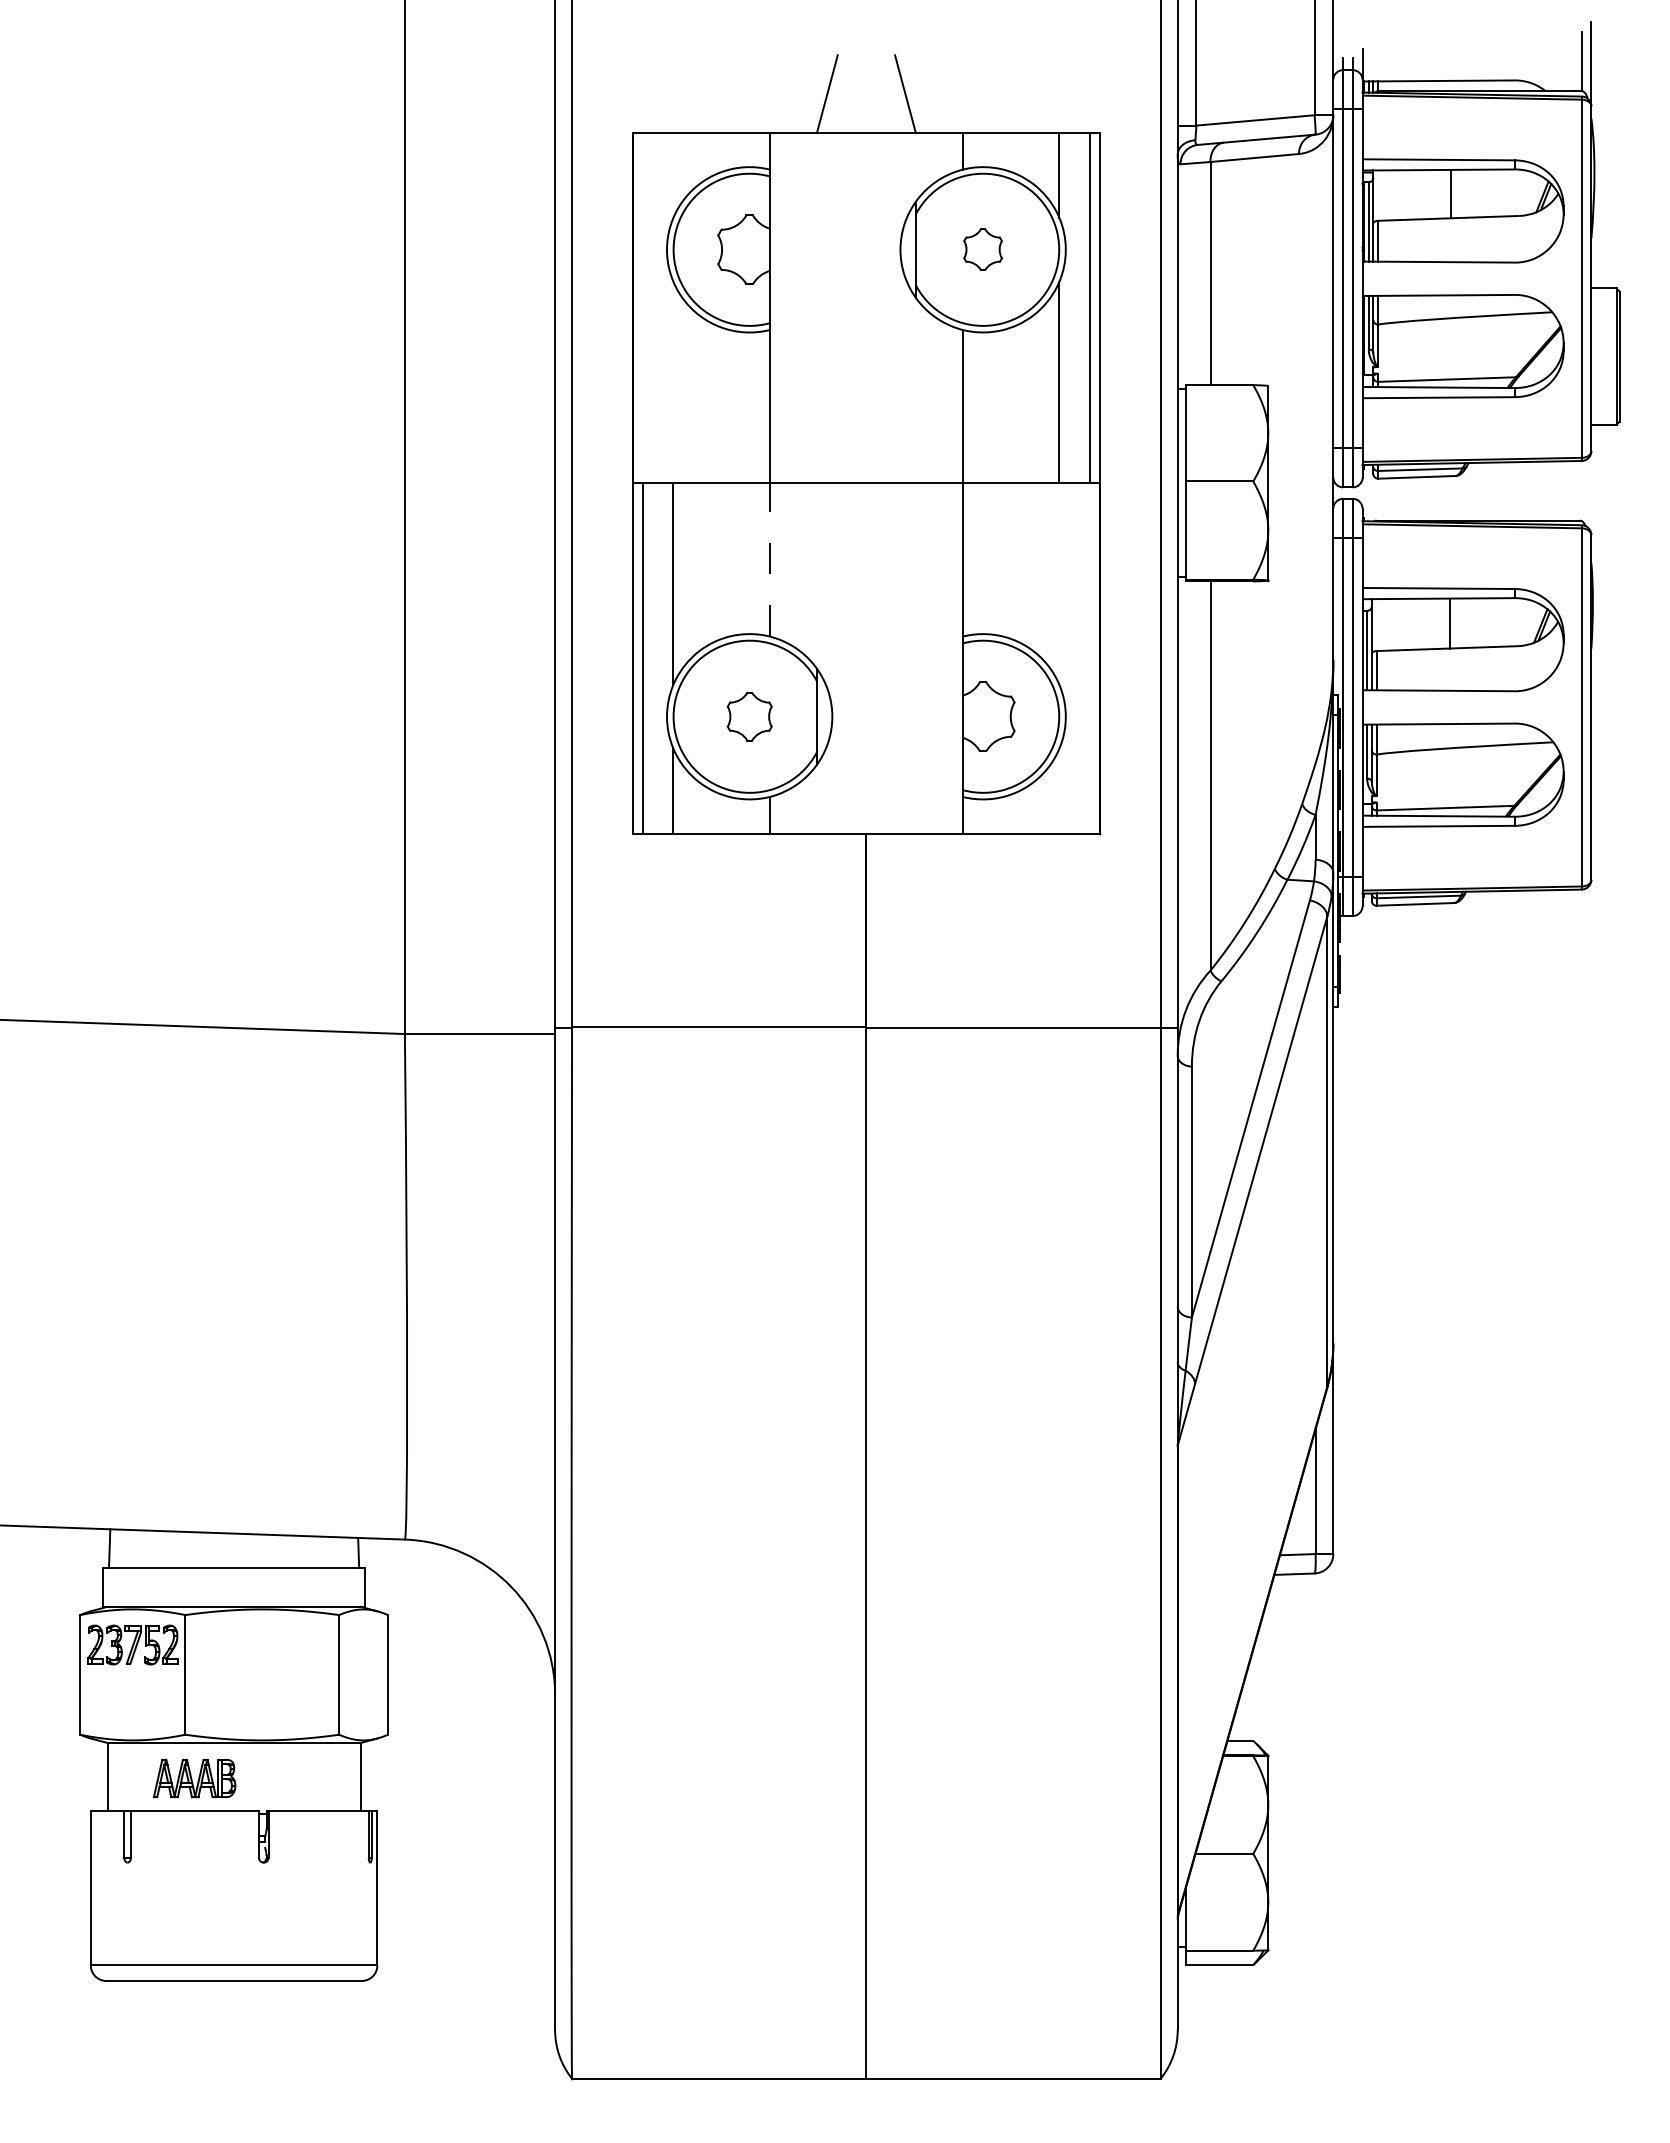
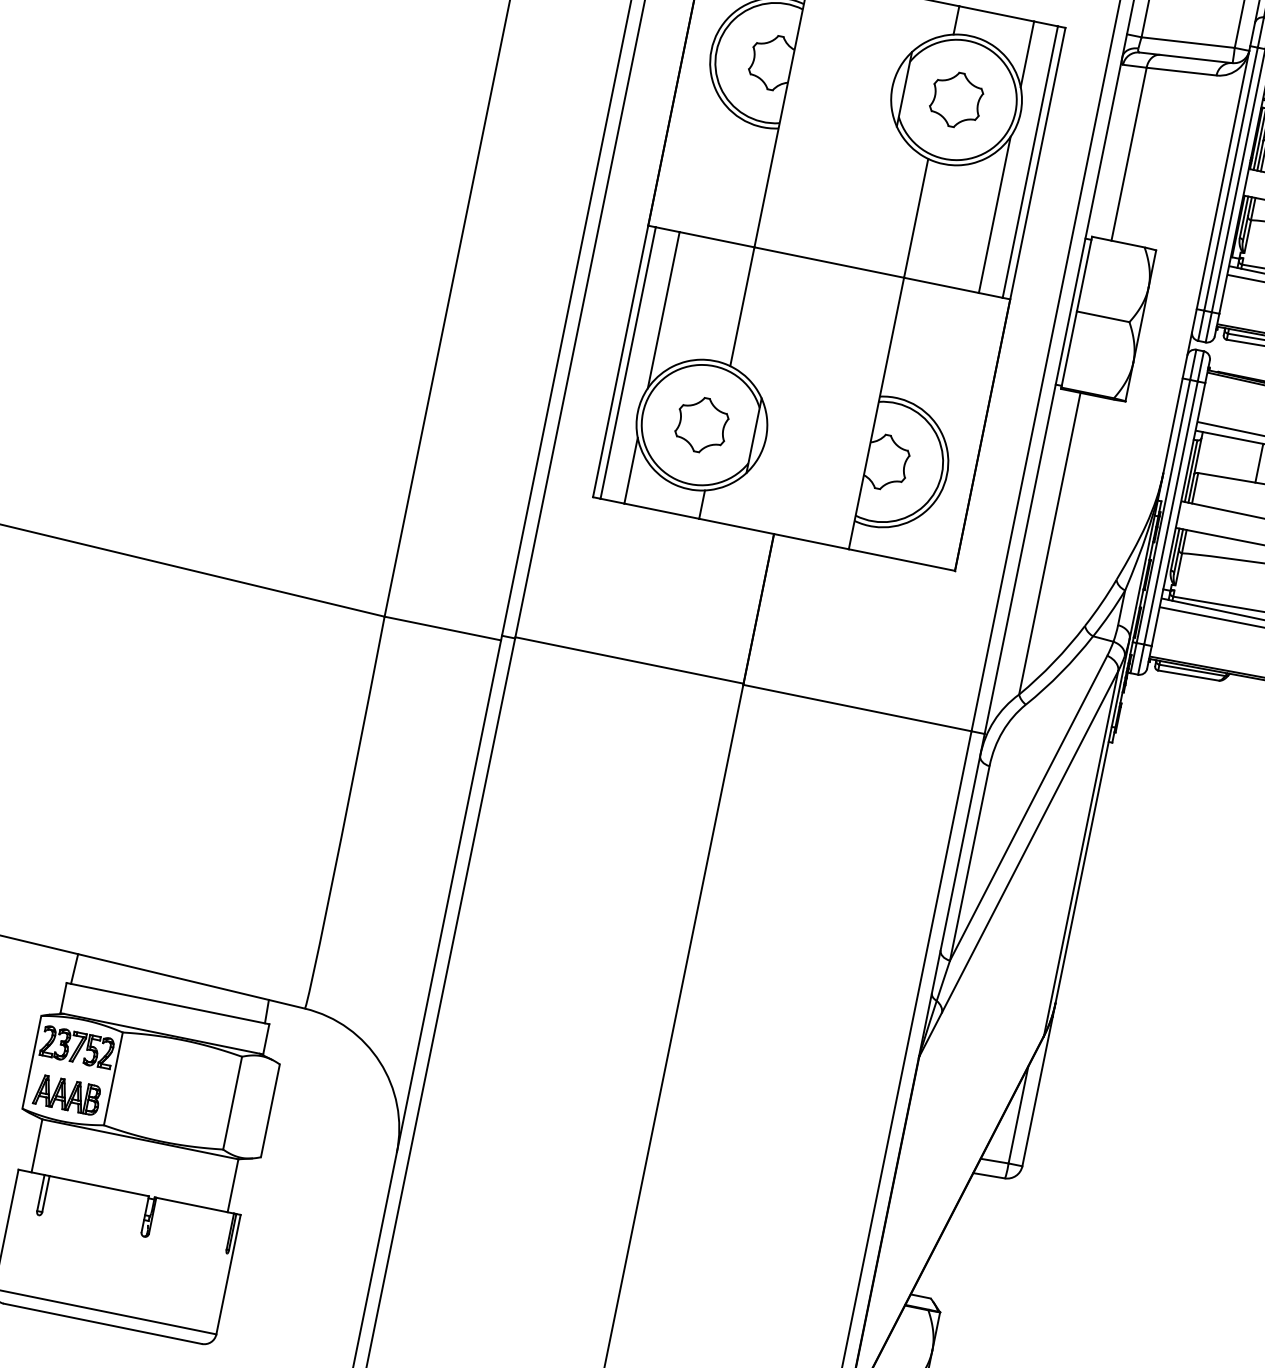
part: (982, 249) -> (956, 99), size x1.67
line: (769, 559) -> (742, 306), dashed -> solid
part: (749, 716) -> (701, 424), size x1.43
part: (194, 1778) -> (67, 1095), moved

